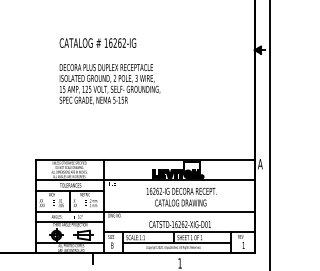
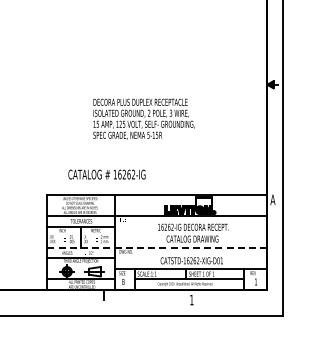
text: (97, 42) -> (106, 174), moved
text: (109, 83) -> (143, 118), moved
line: (145, 211) -> (156, 247), solid -> dashed

